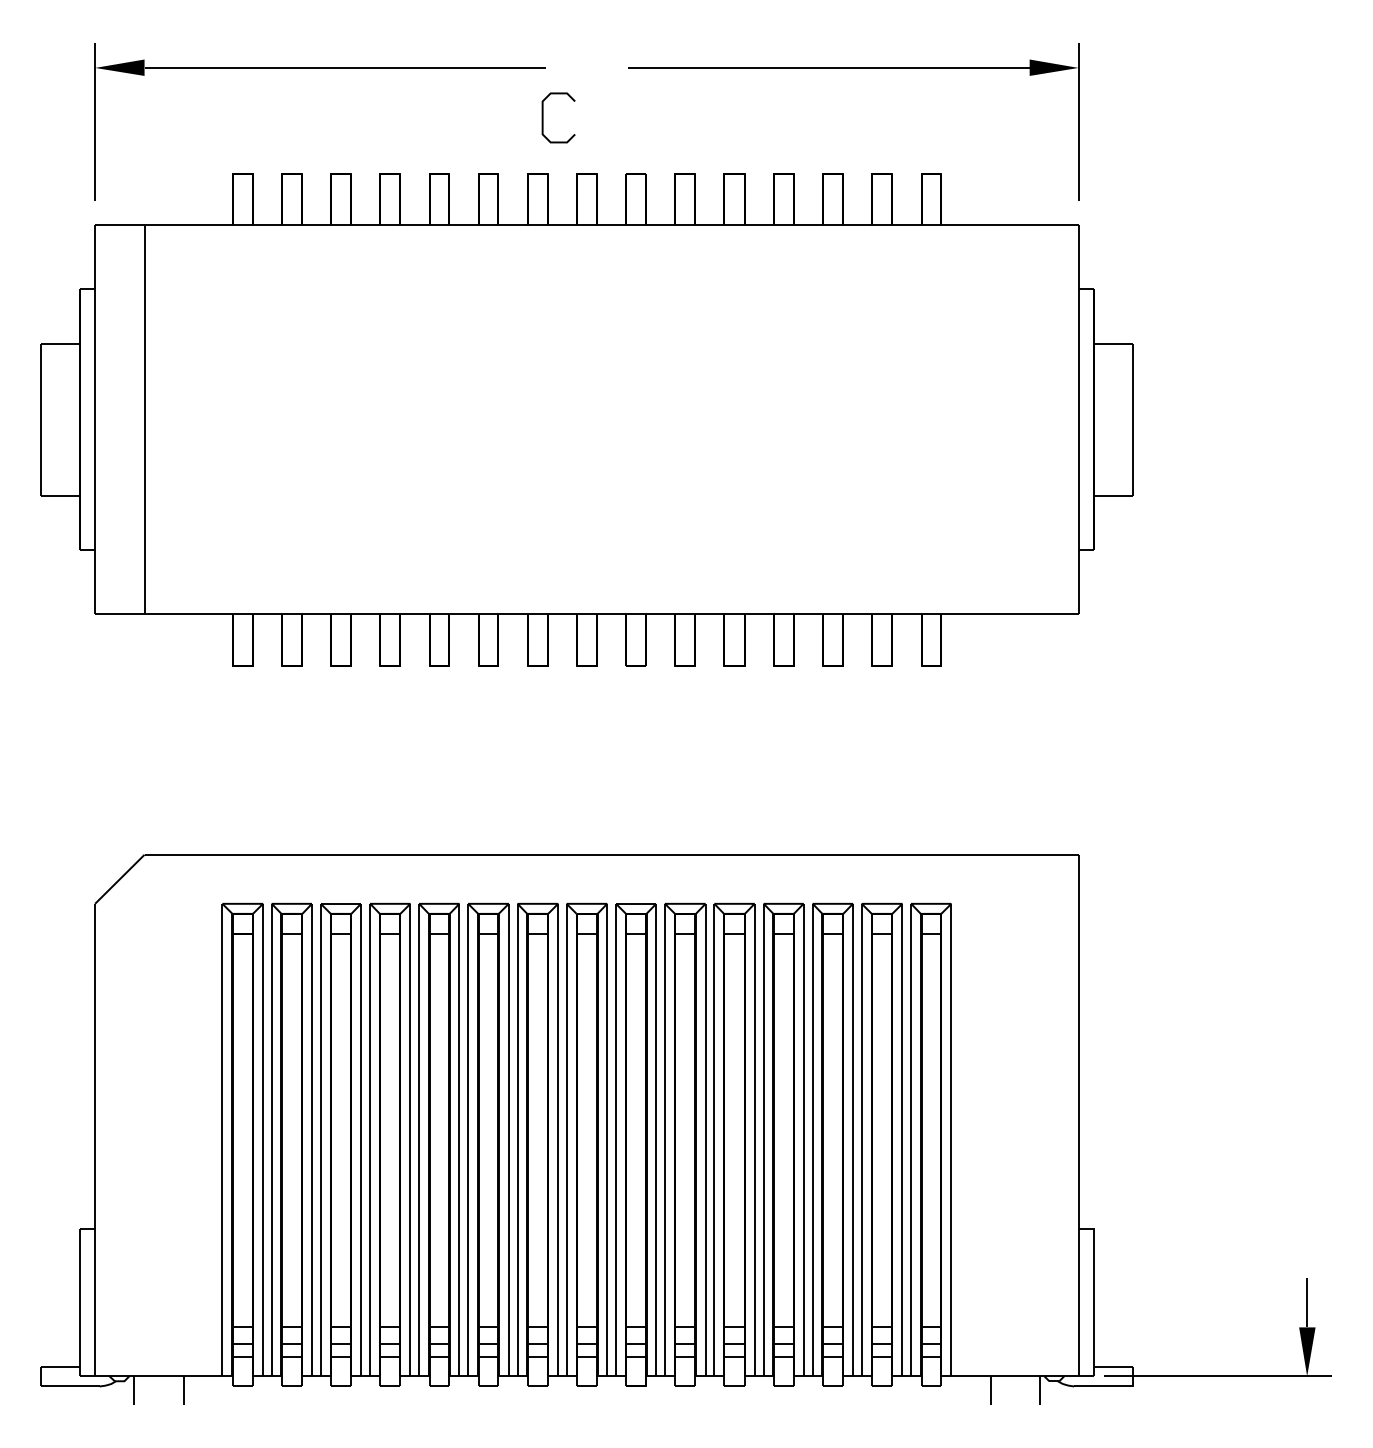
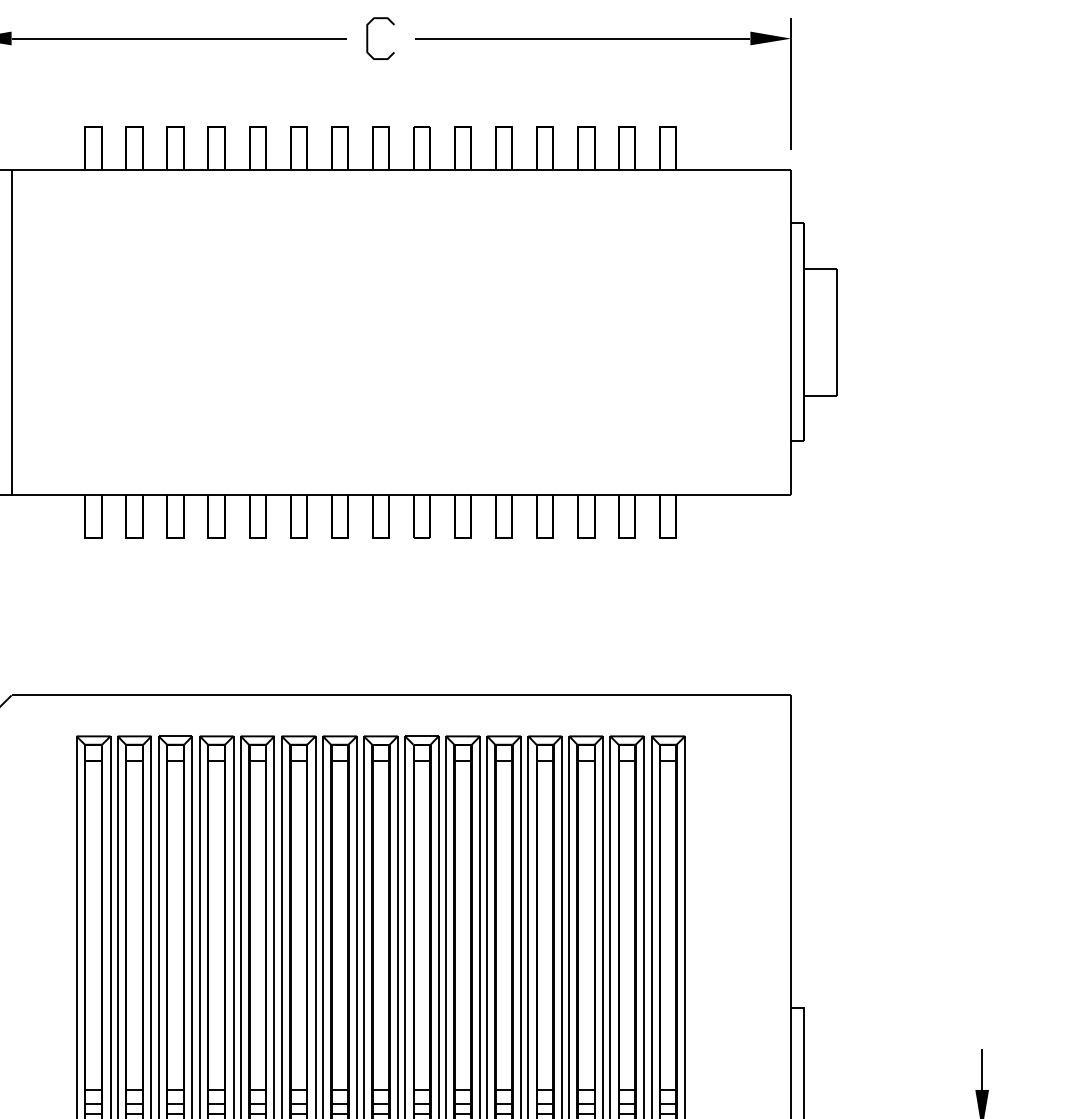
curve: (543, 117) -> (367, 38), moved

